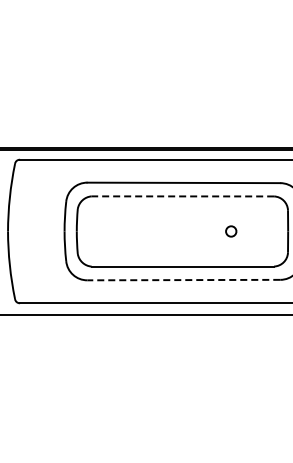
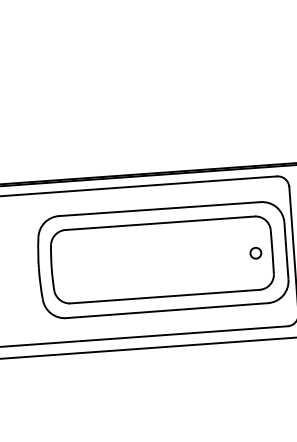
line: (182, 196) -> (159, 223), dashed -> solid
circle: (231, 231) -> (256, 253), moved
line: (183, 280) -> (166, 311), dashed -> solid

